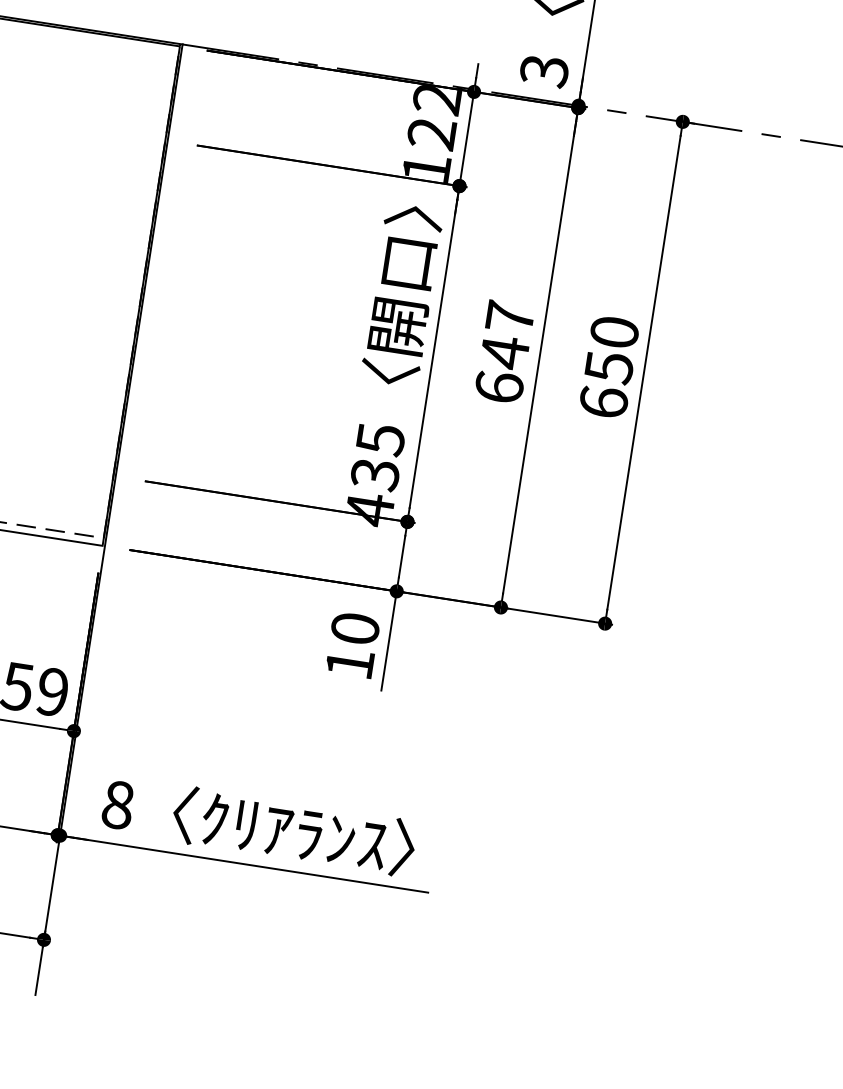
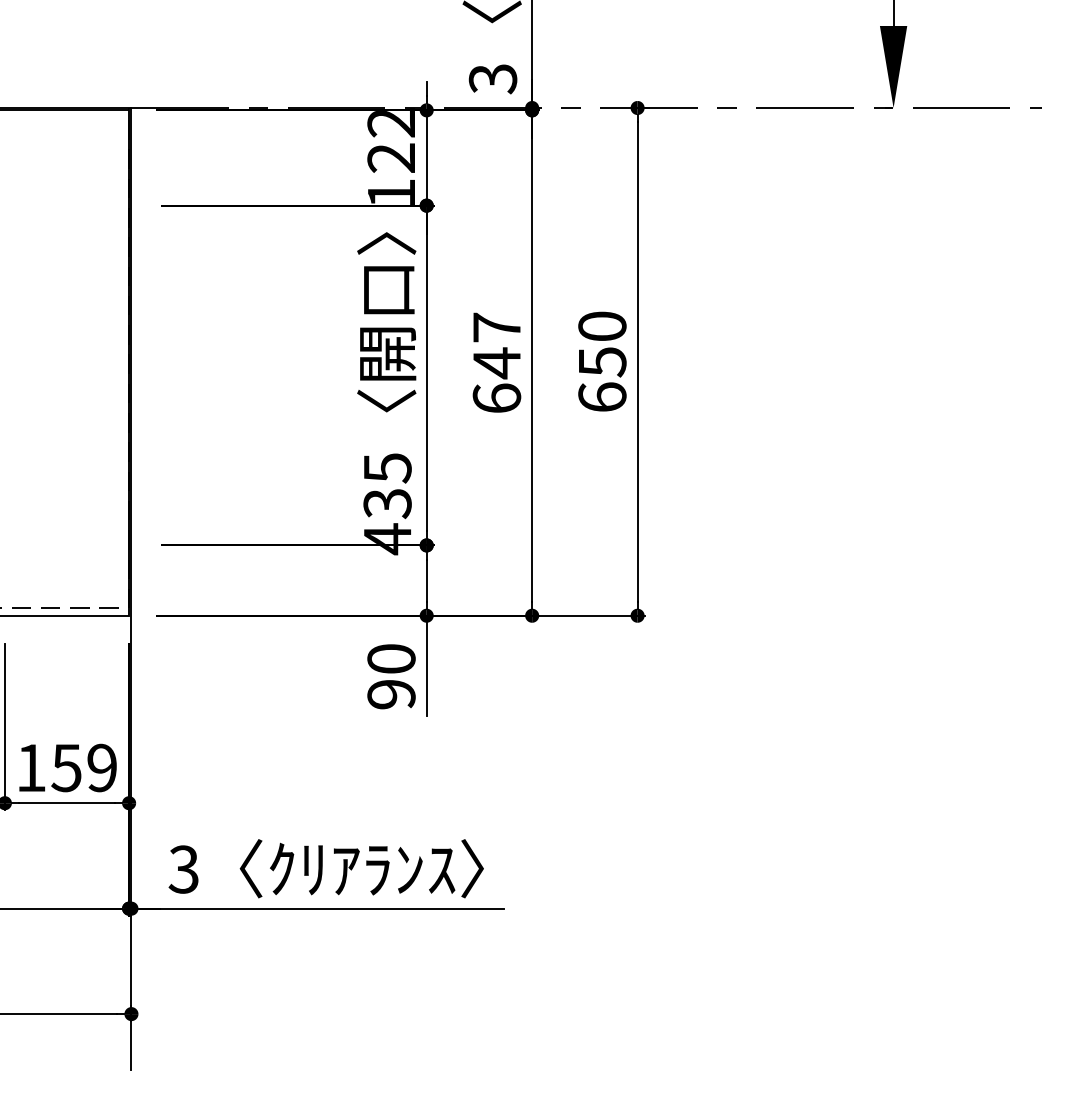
text: (349, 663) -> (391, 694), 10 -> 90
text: (117, 804) -> (183, 869), 8 -> 3

